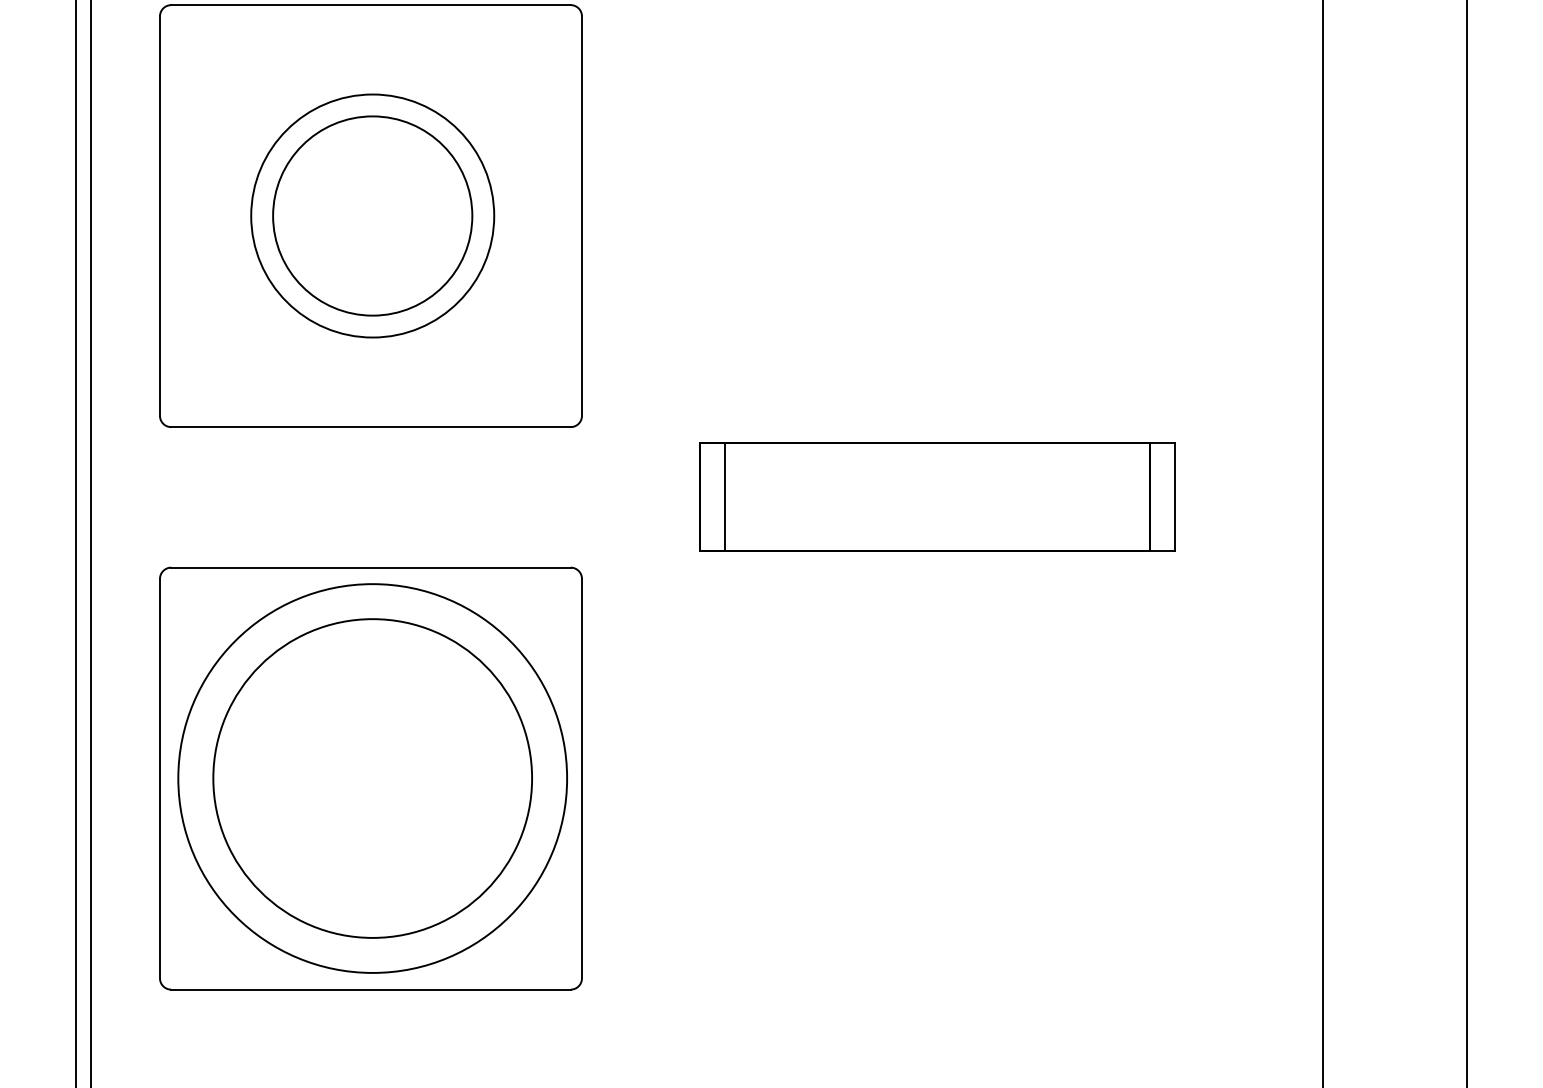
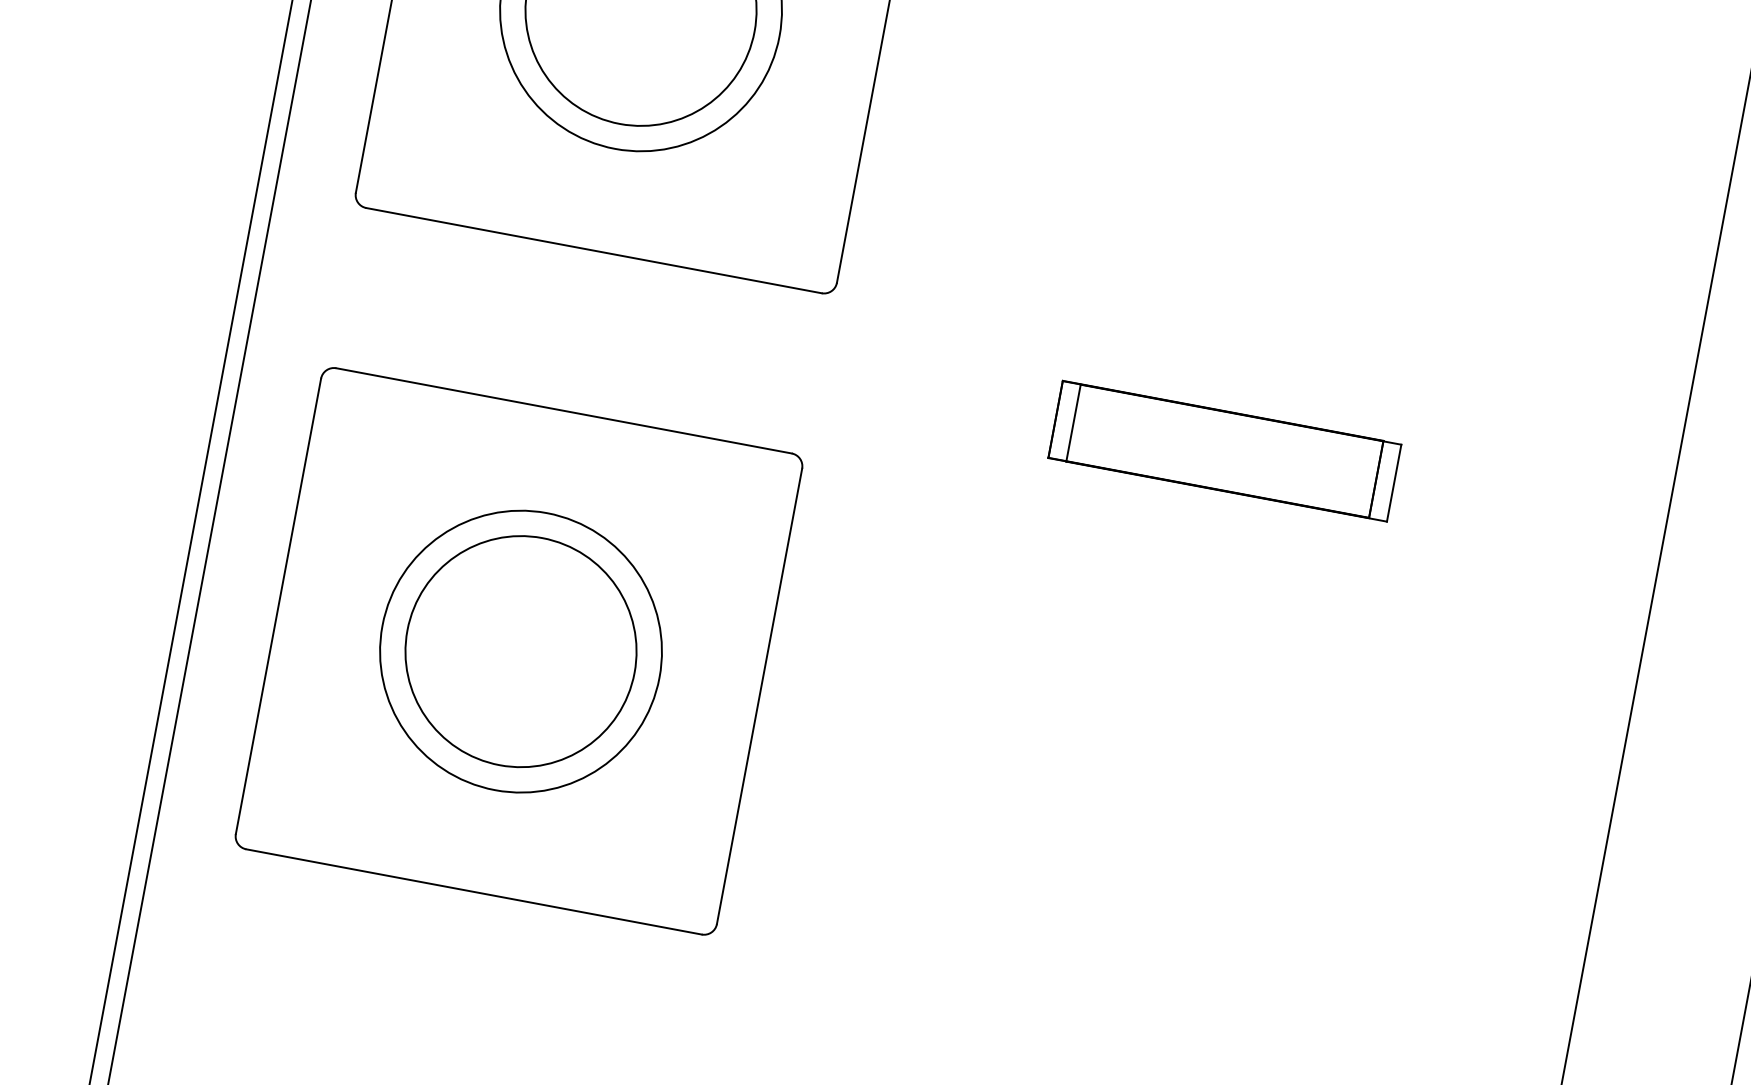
part: (937, 496) -> (1225, 450), size x0.62
circle: (372, 778) -> (520, 651), size x0.62
circle: (372, 778) -> (520, 651), size x0.62

